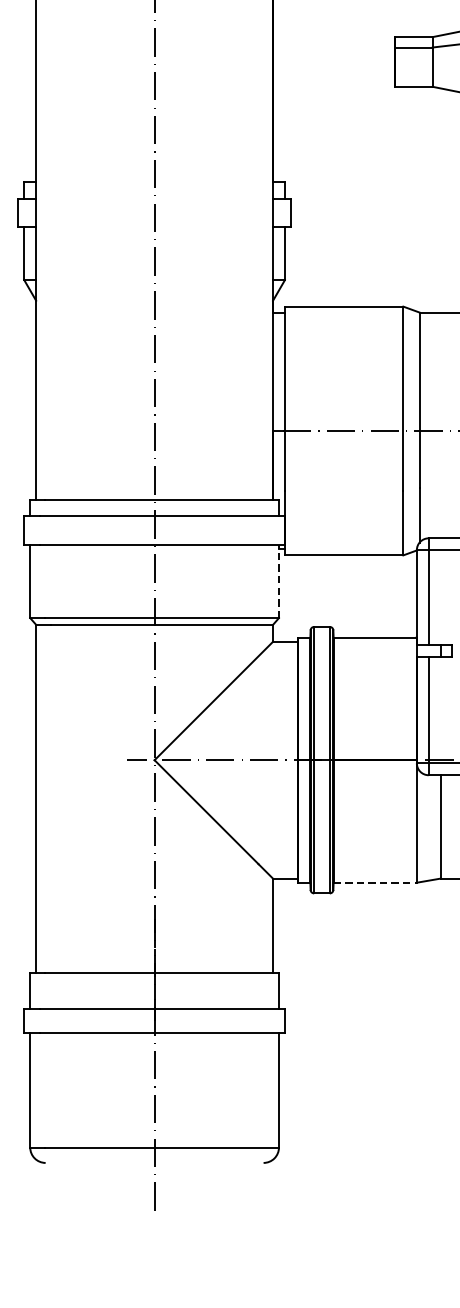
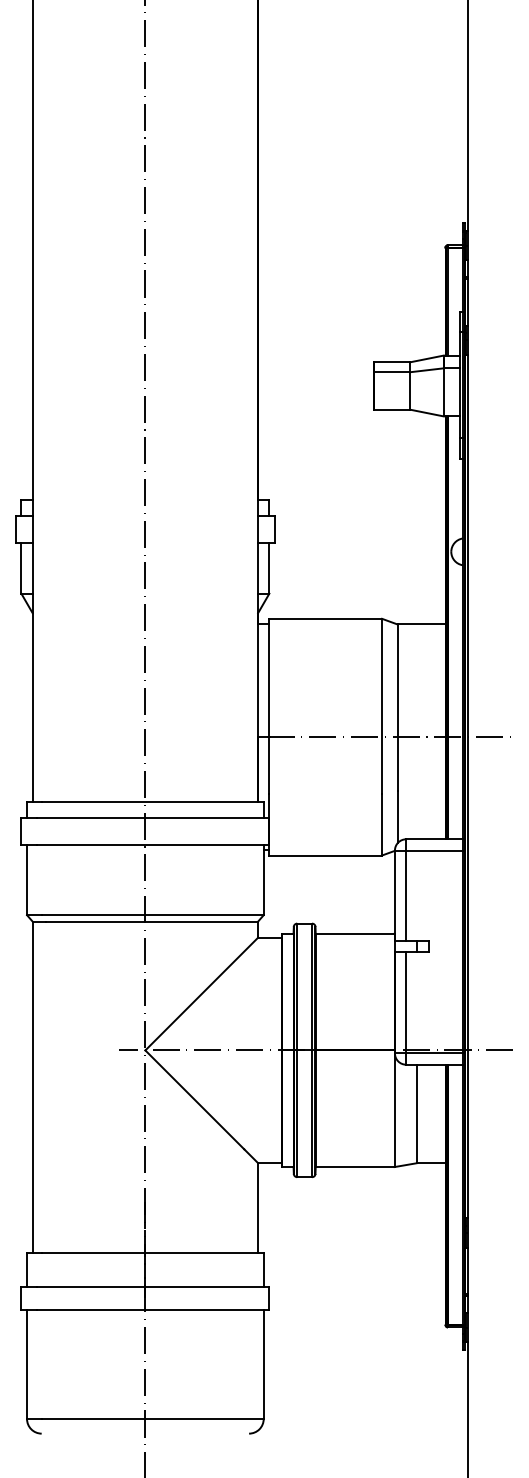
line: (278, 581) -> (263, 880), dashed -> solid
line: (375, 883) -> (355, 1167), dashed -> solid

